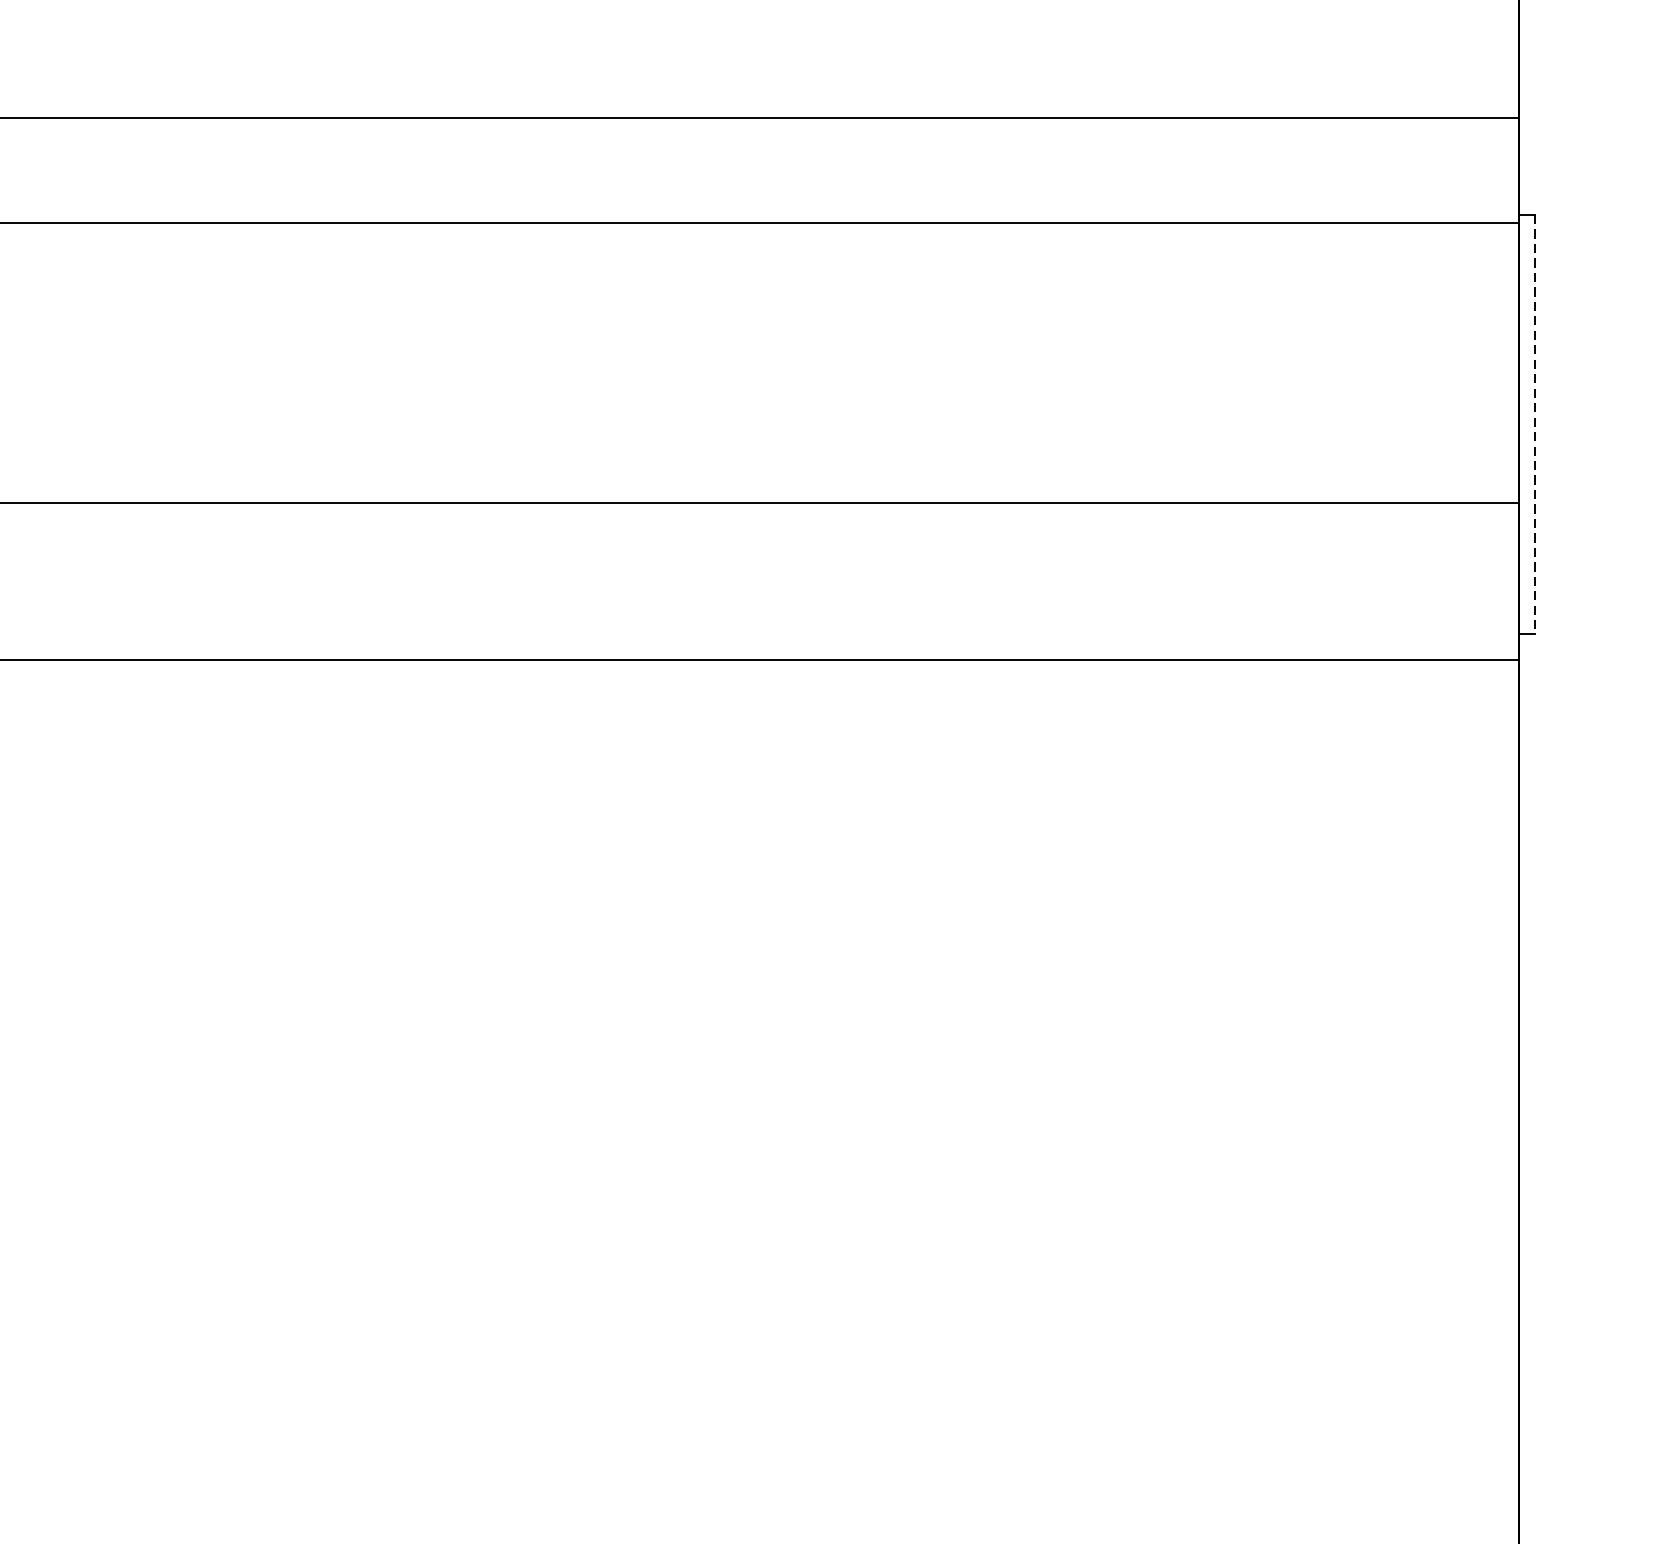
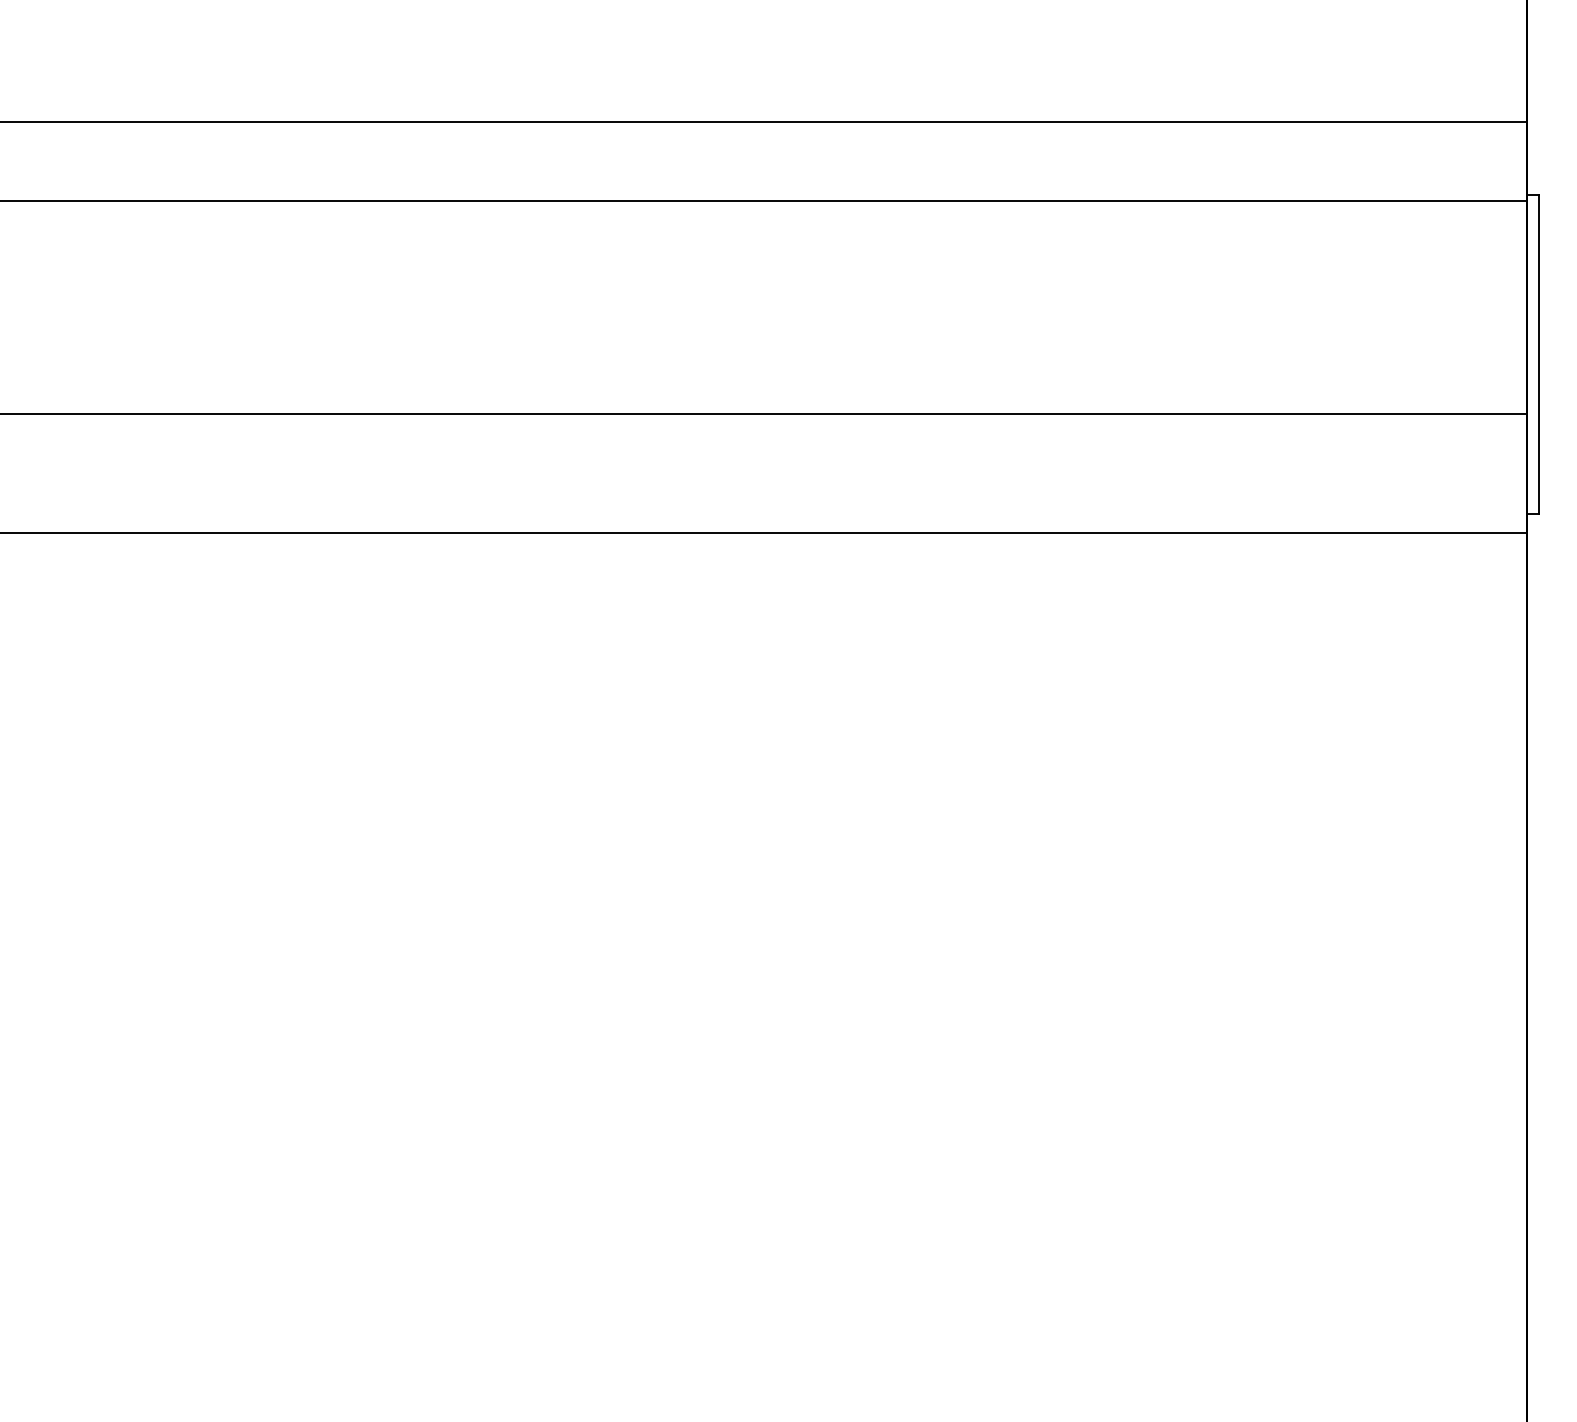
line: (1534, 425) -> (1538, 355), dashed -> solid

